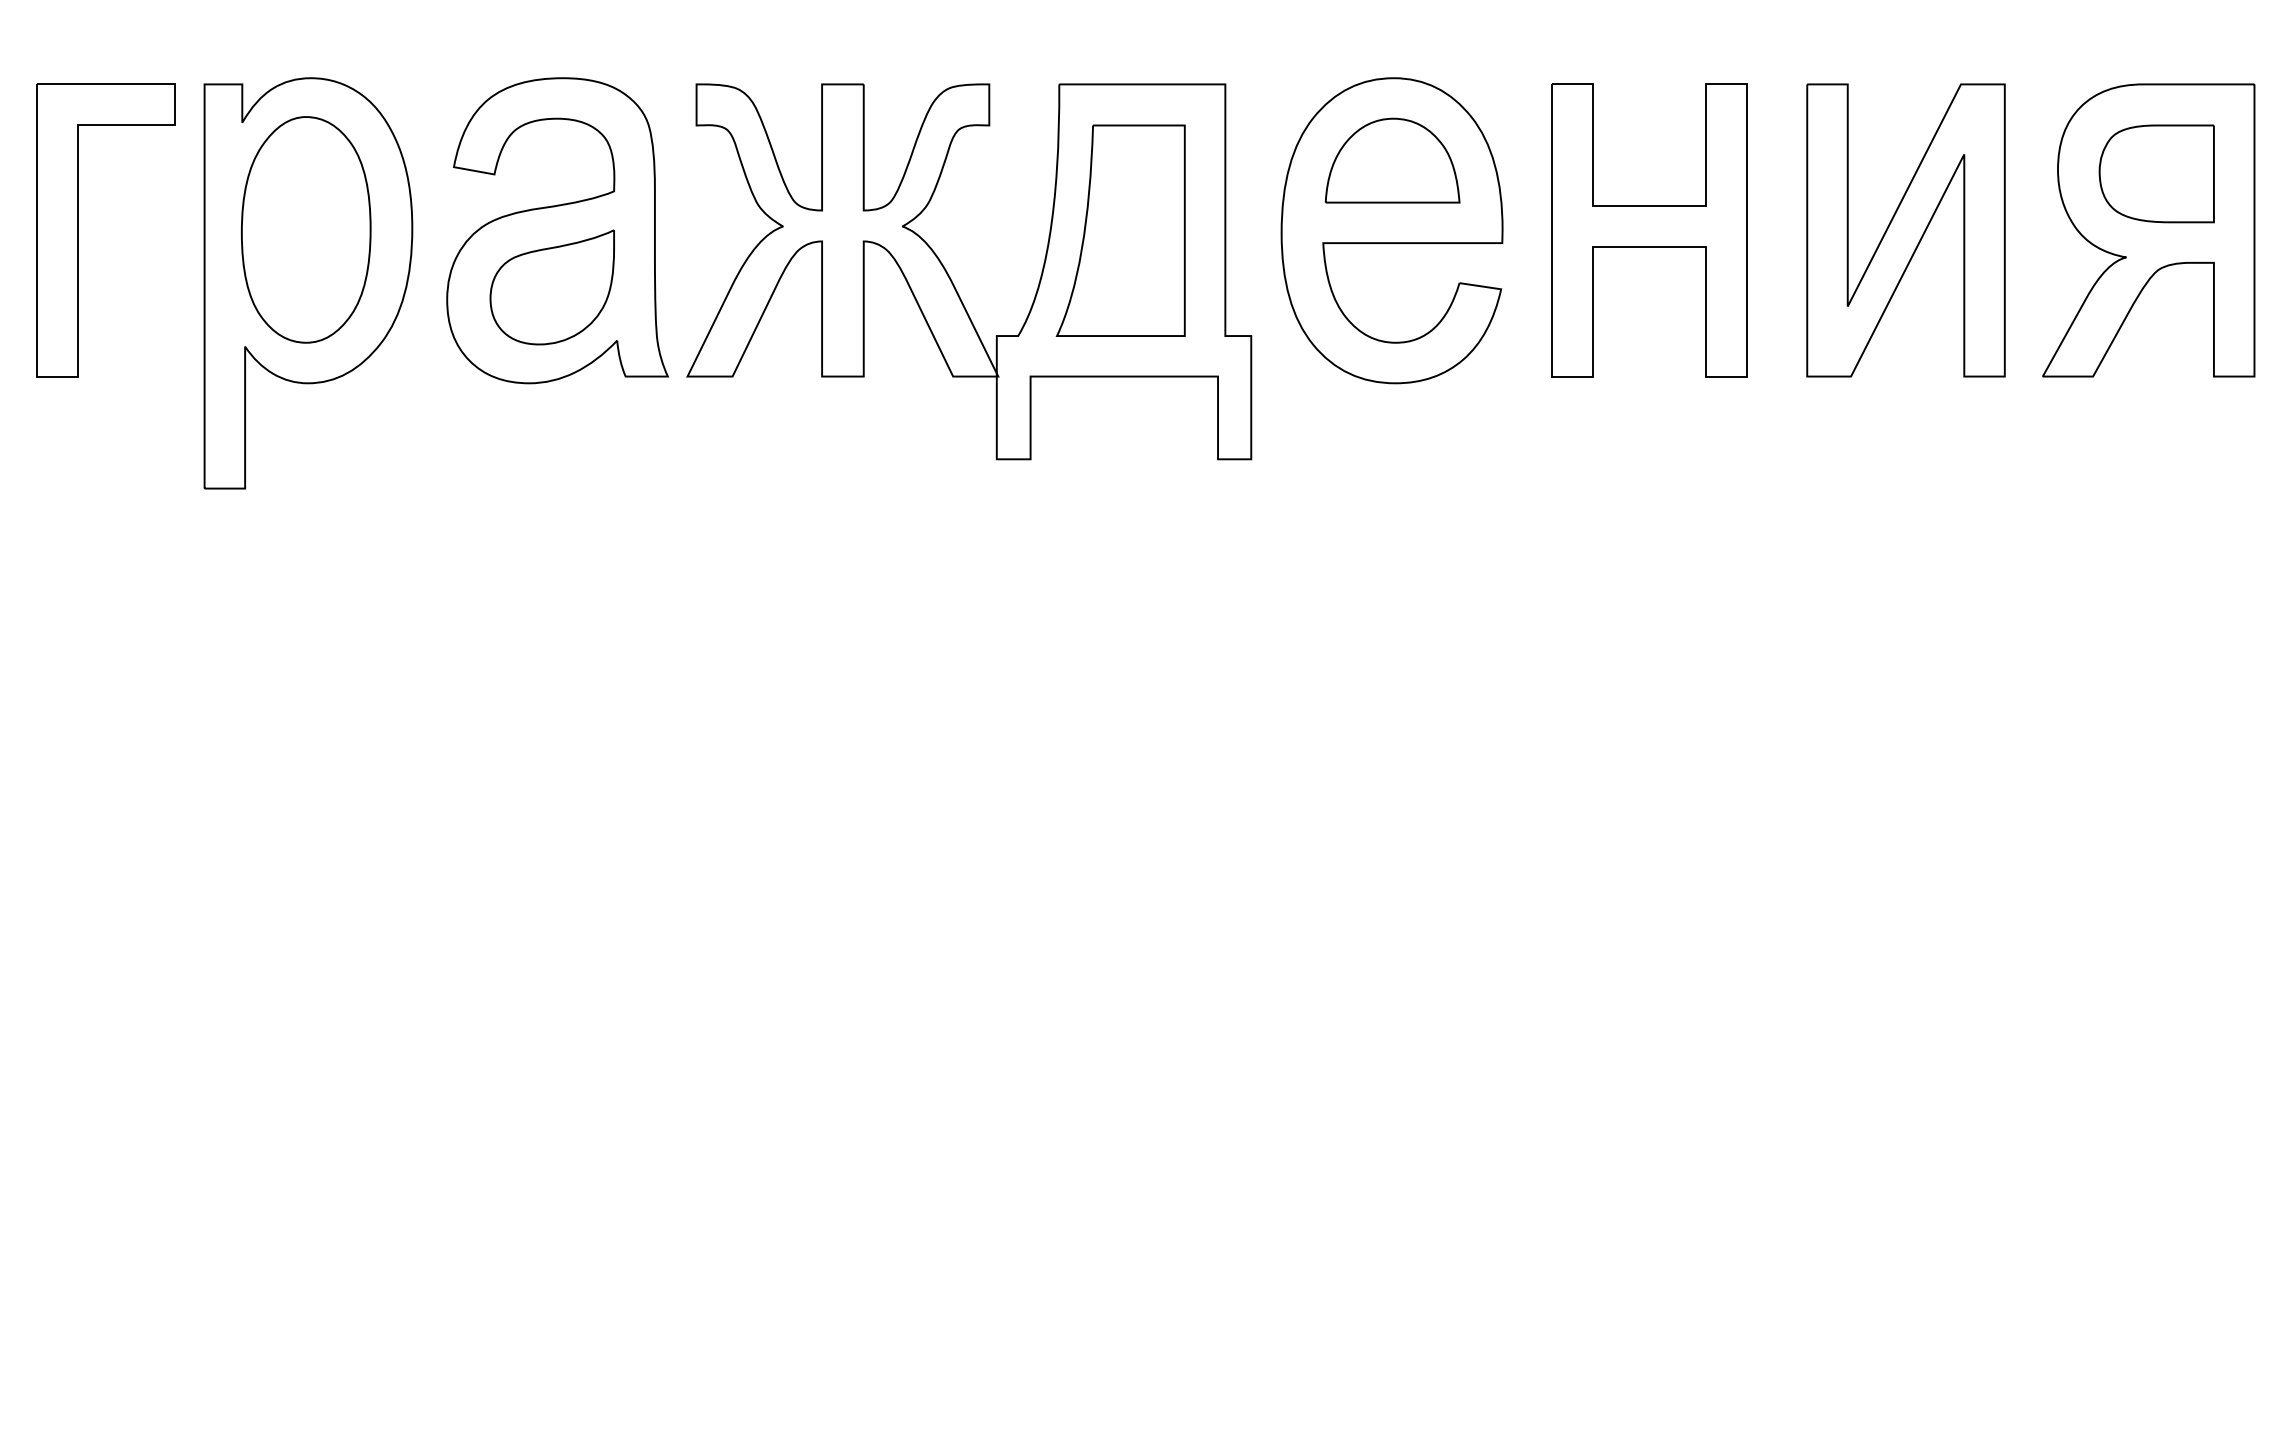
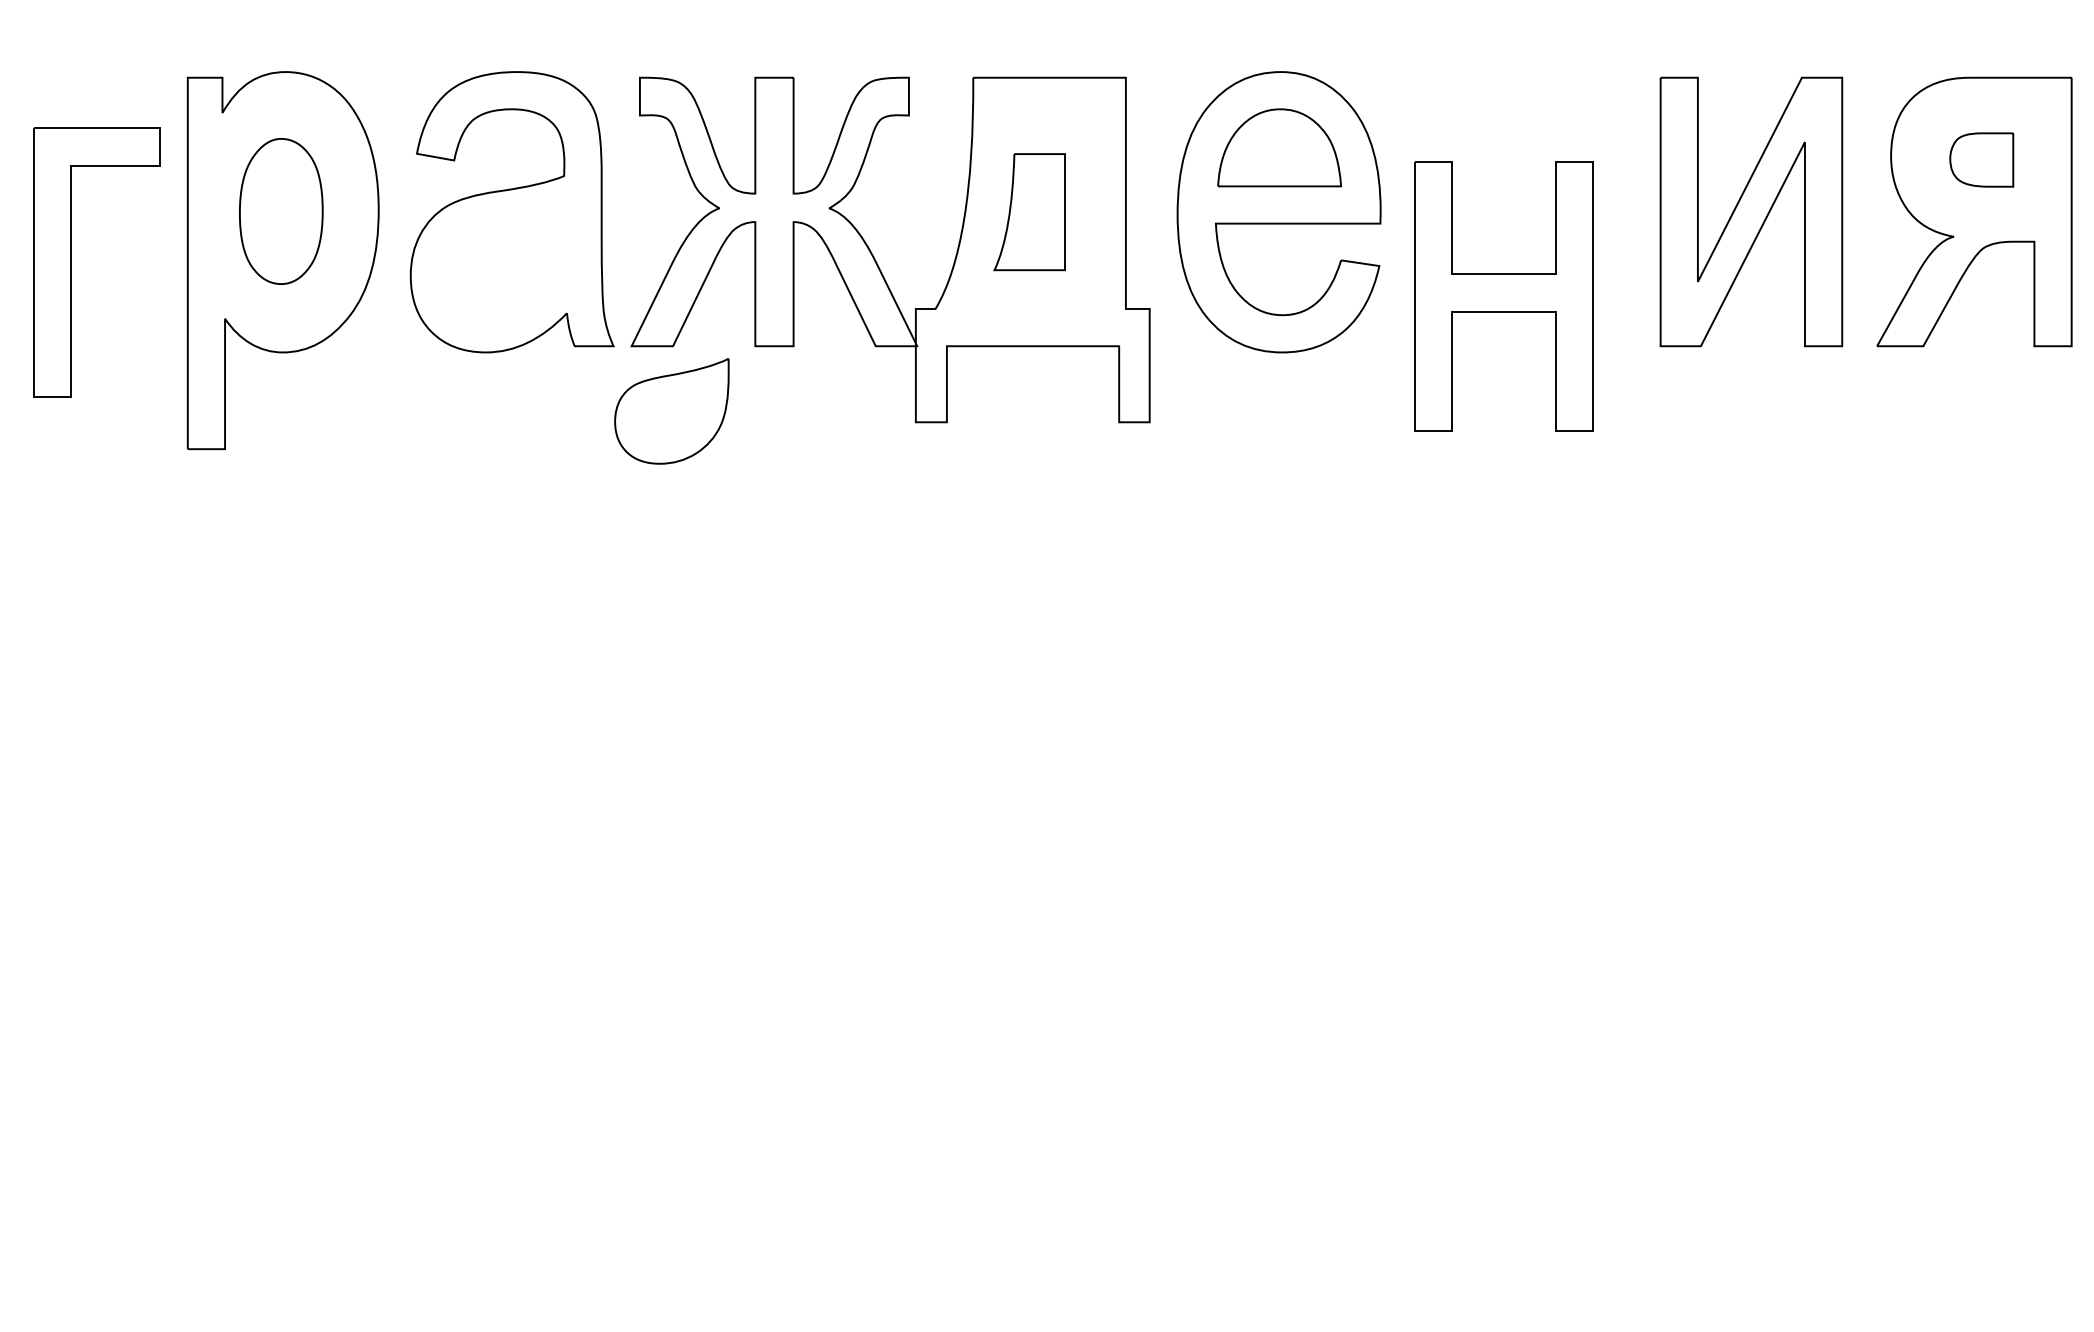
part: (2156, 173) -> (1981, 159), size x0.6
part: (306, 229) -> (281, 211), size x0.7
part: (78, 230) -> (71, 262), moved
part: (1120, 230) -> (1029, 212), size x0.6
part: (1649, 230) -> (1503, 296), moved
part: (551, 287) -> (671, 411), moved

